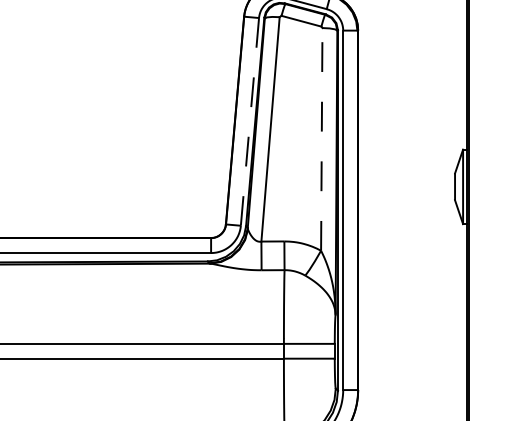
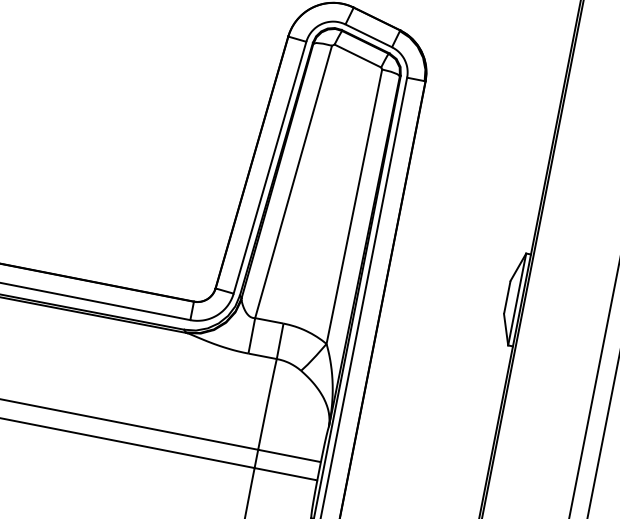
line: (249, 122) -> (269, 168), dashed -> solid
line: (321, 138) -> (354, 205), dashed -> solid

